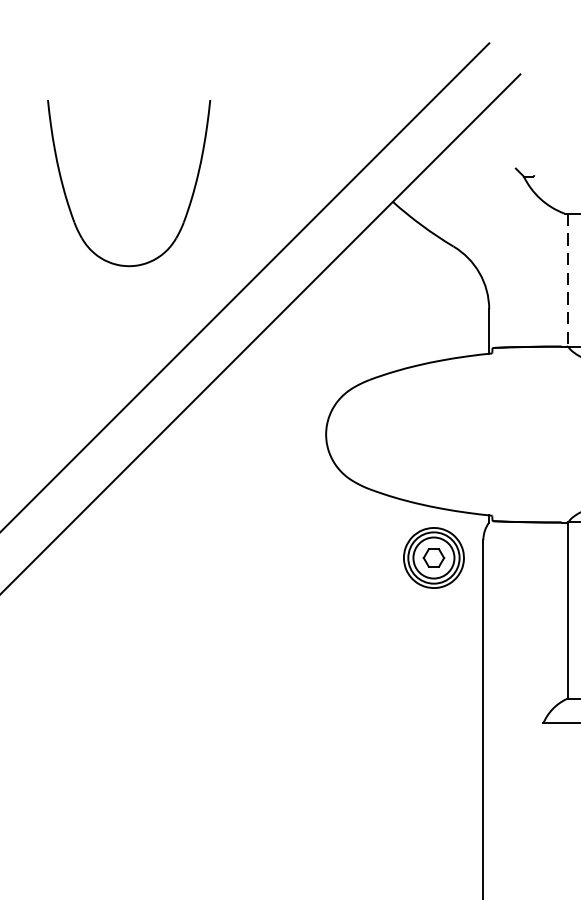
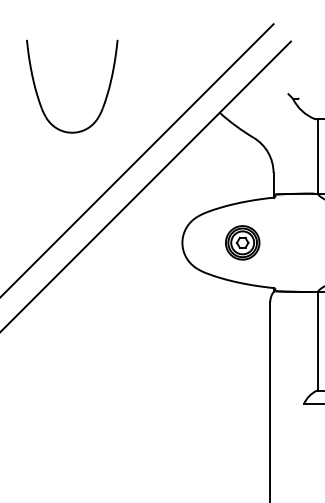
part: (188, 201) -> (105, 96), moved
line: (567, 281) -> (317, 157), dashed -> solid
part: (433, 557) -> (242, 242), moved

